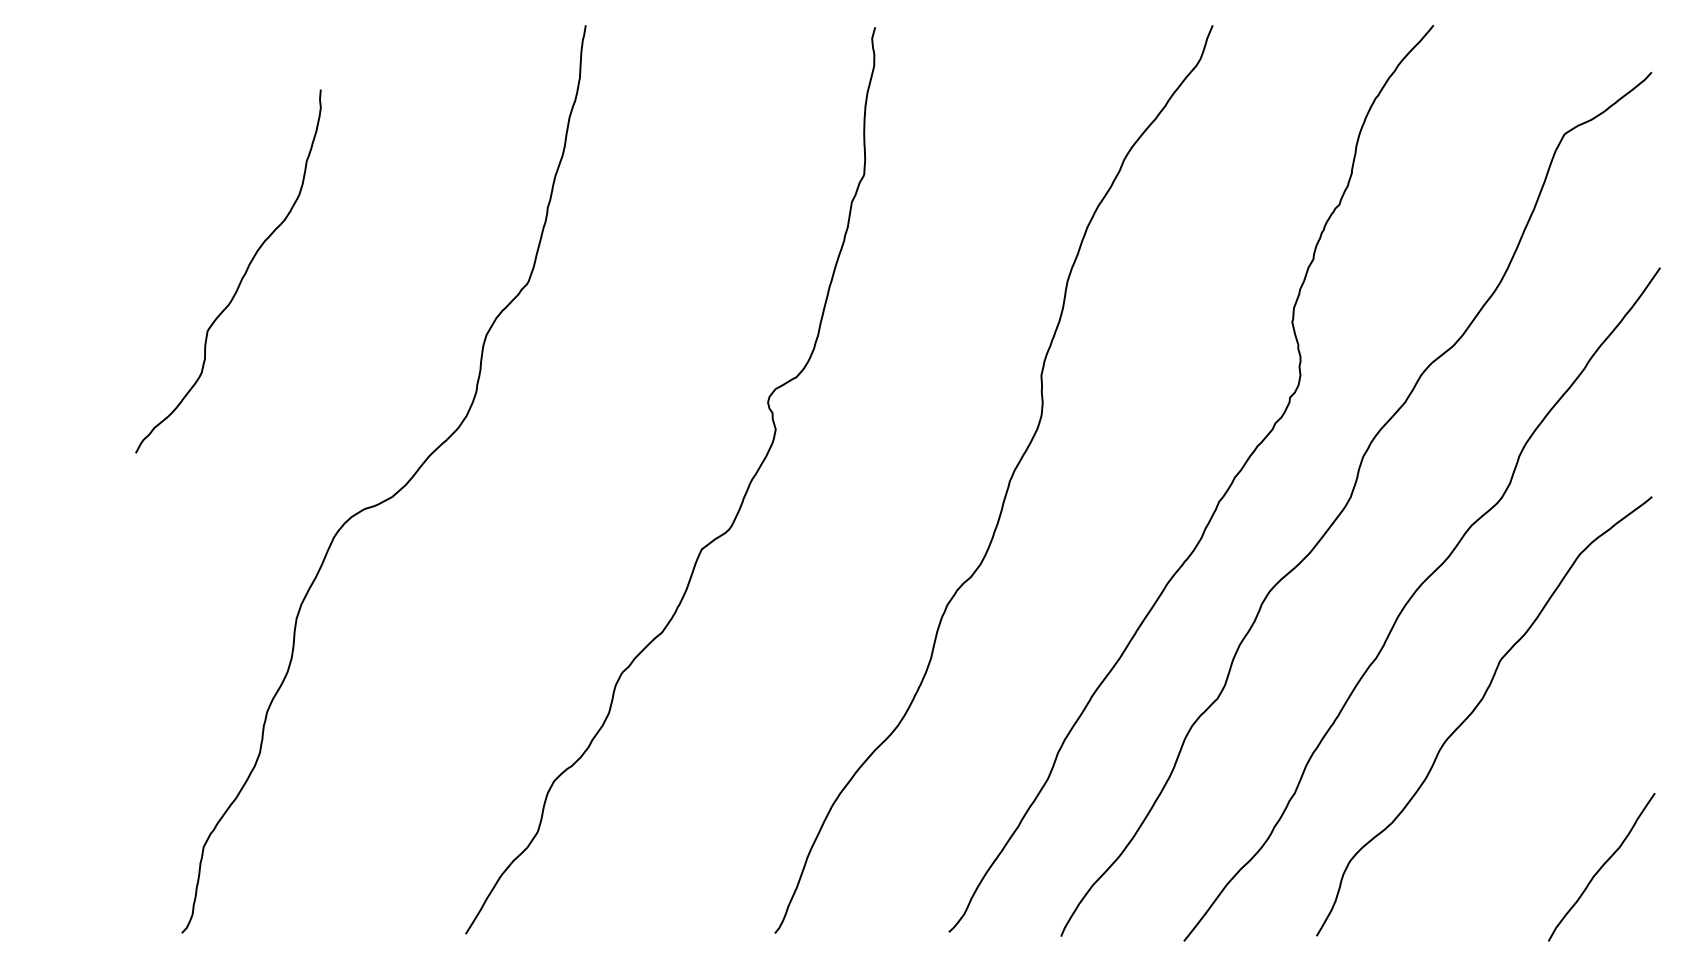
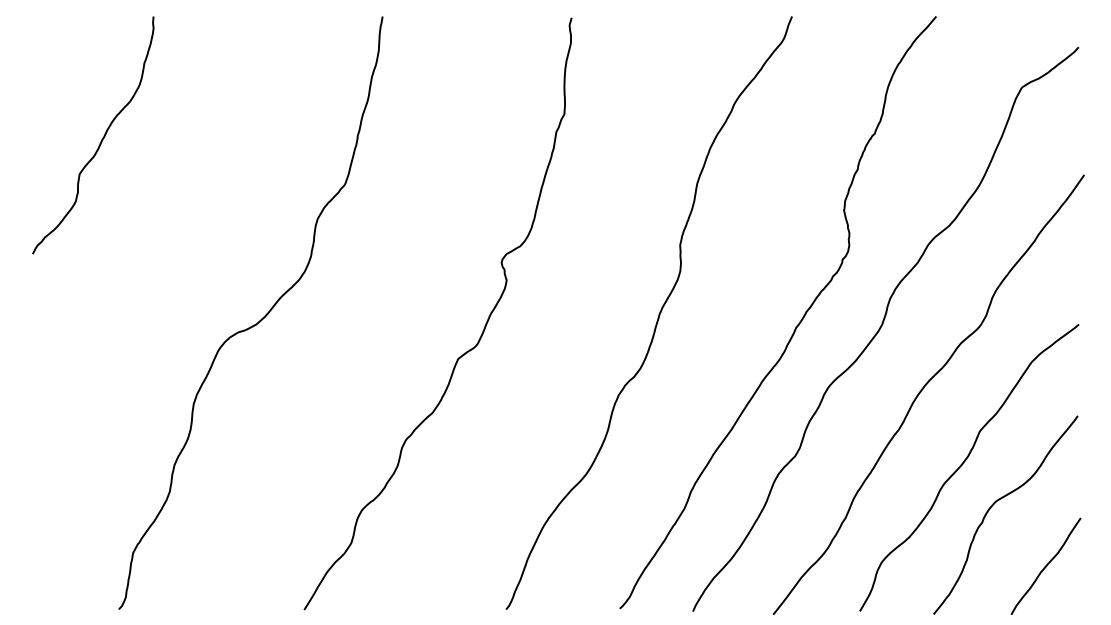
curve: (241, 277) -> (101, 139), moved
curve: (1524, 770) -> (995, 503), added

